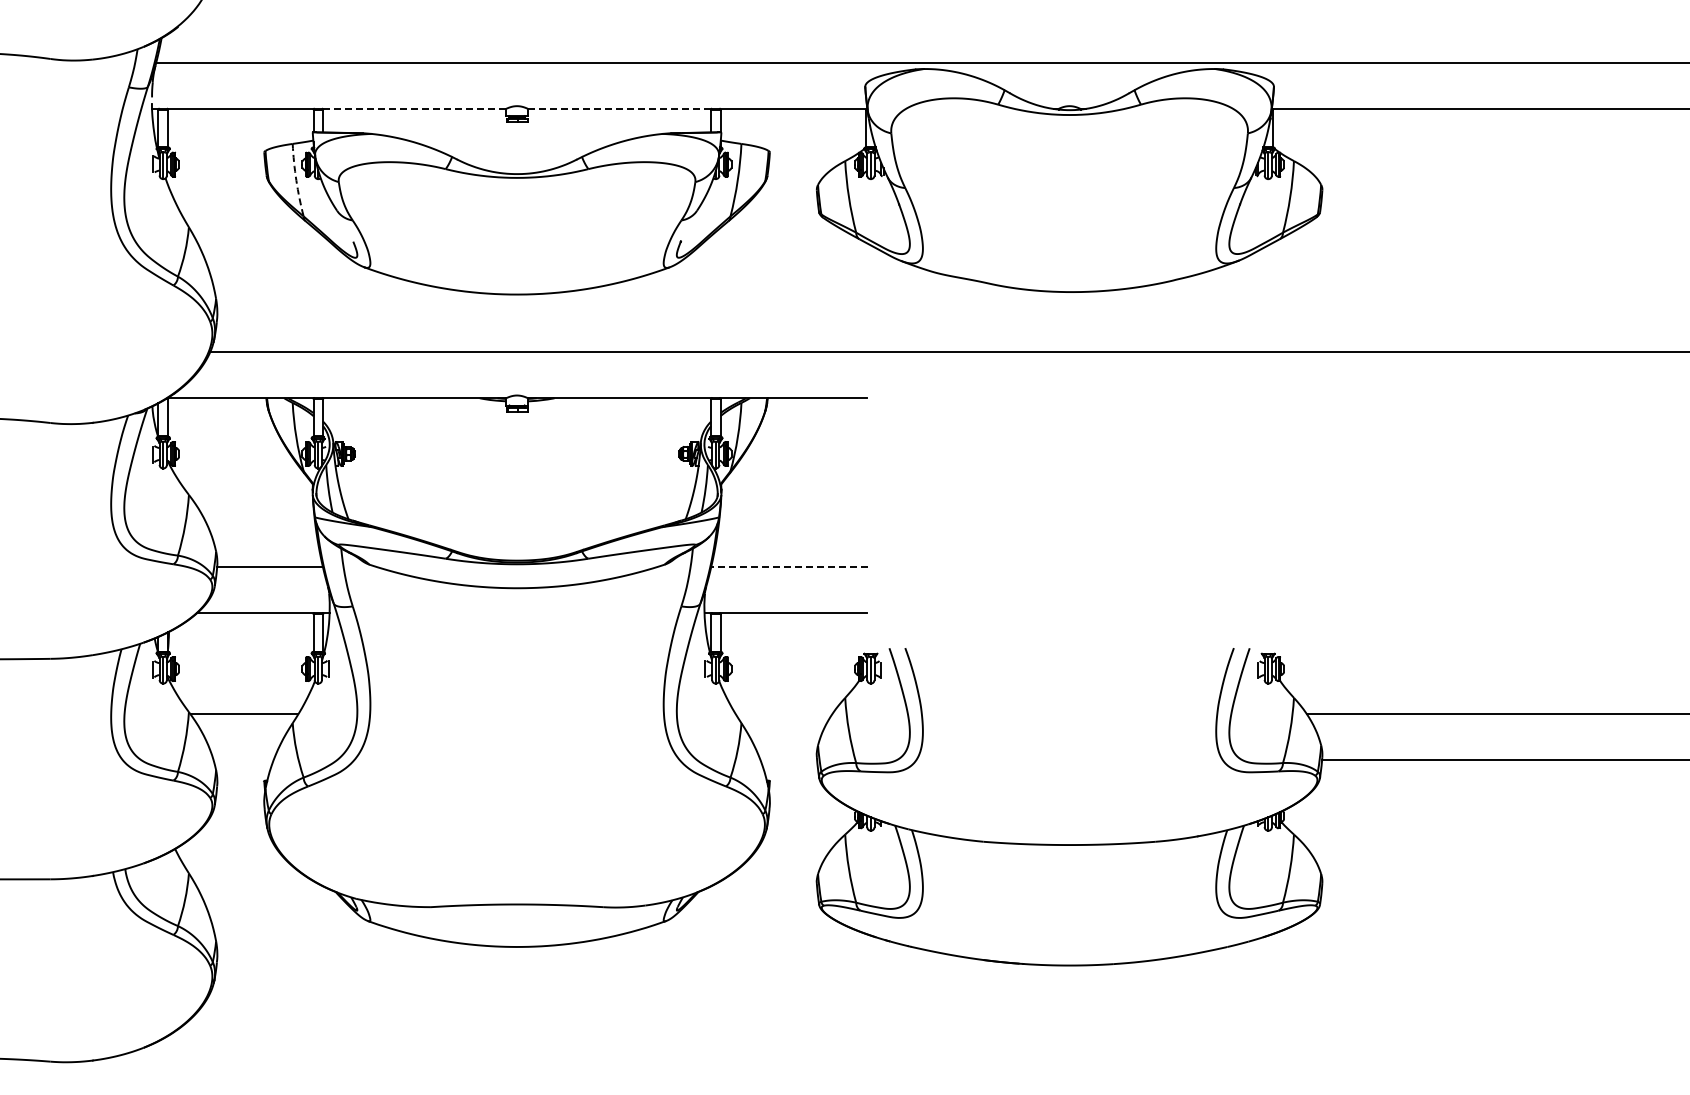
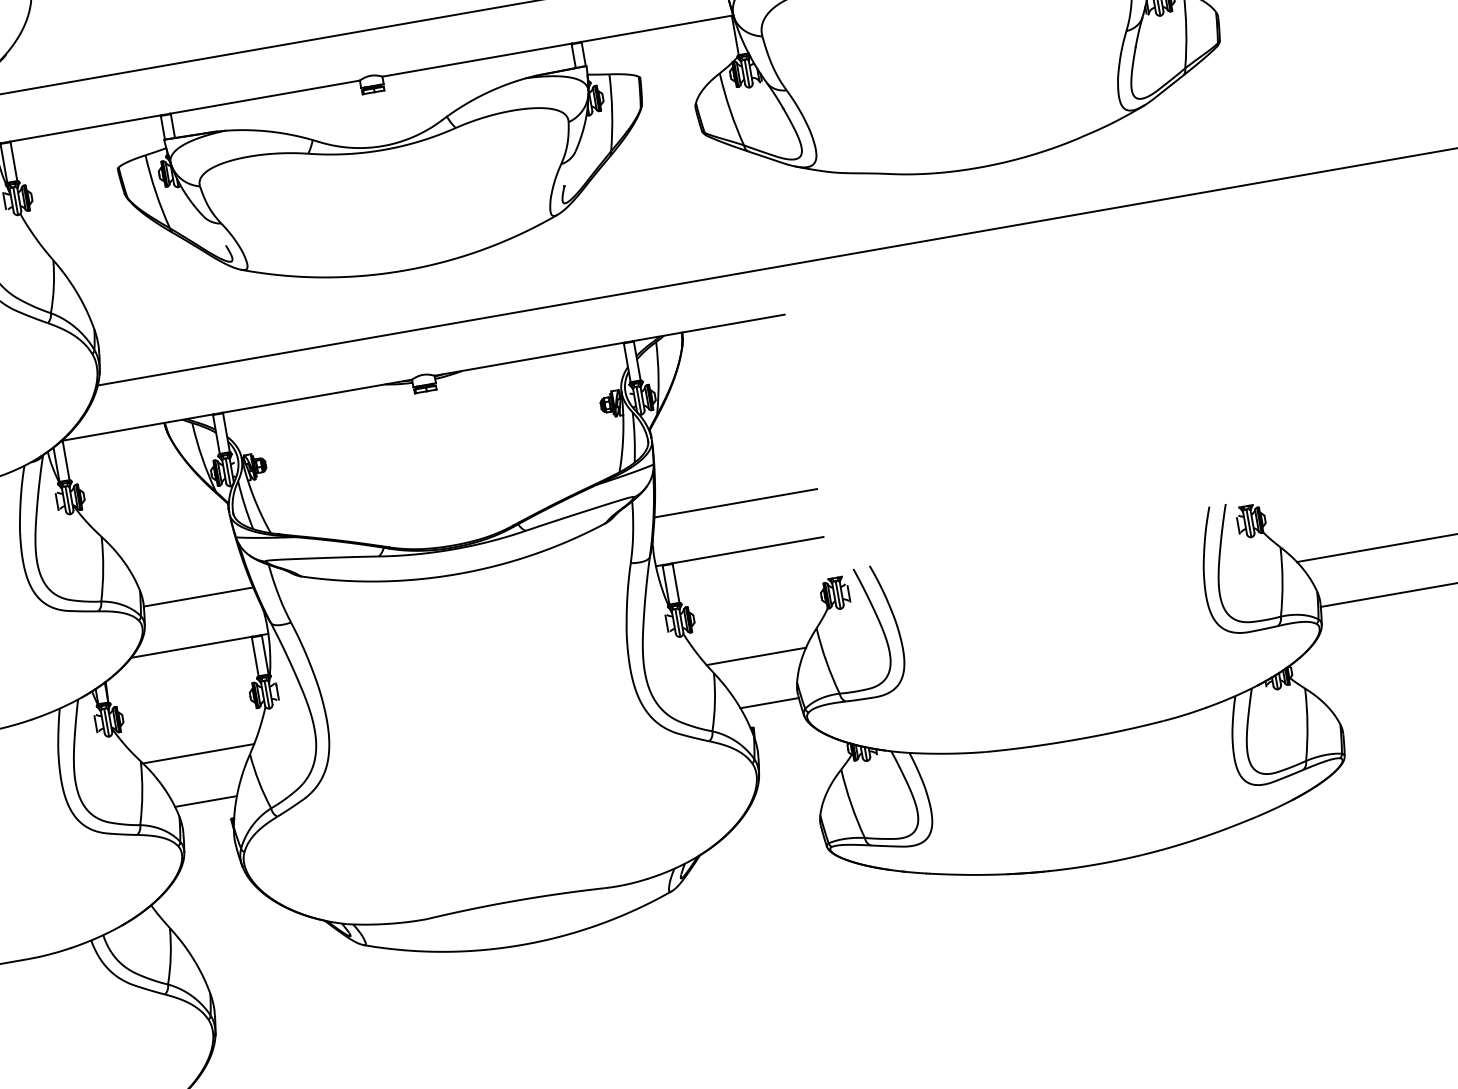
line: (414, 108) -> (265, 96), dashed -> solid
line: (619, 108) -> (476, 59), dashed -> solid
arc: (296, 180) -> (156, 192), dashed -> solid
line: (789, 567) -> (735, 503), dashed -> solid
line: (783, 714) -> (755, 656), added
line: (243, 760) -> (205, 801), added
line: (788, 760) -> (769, 703), added

